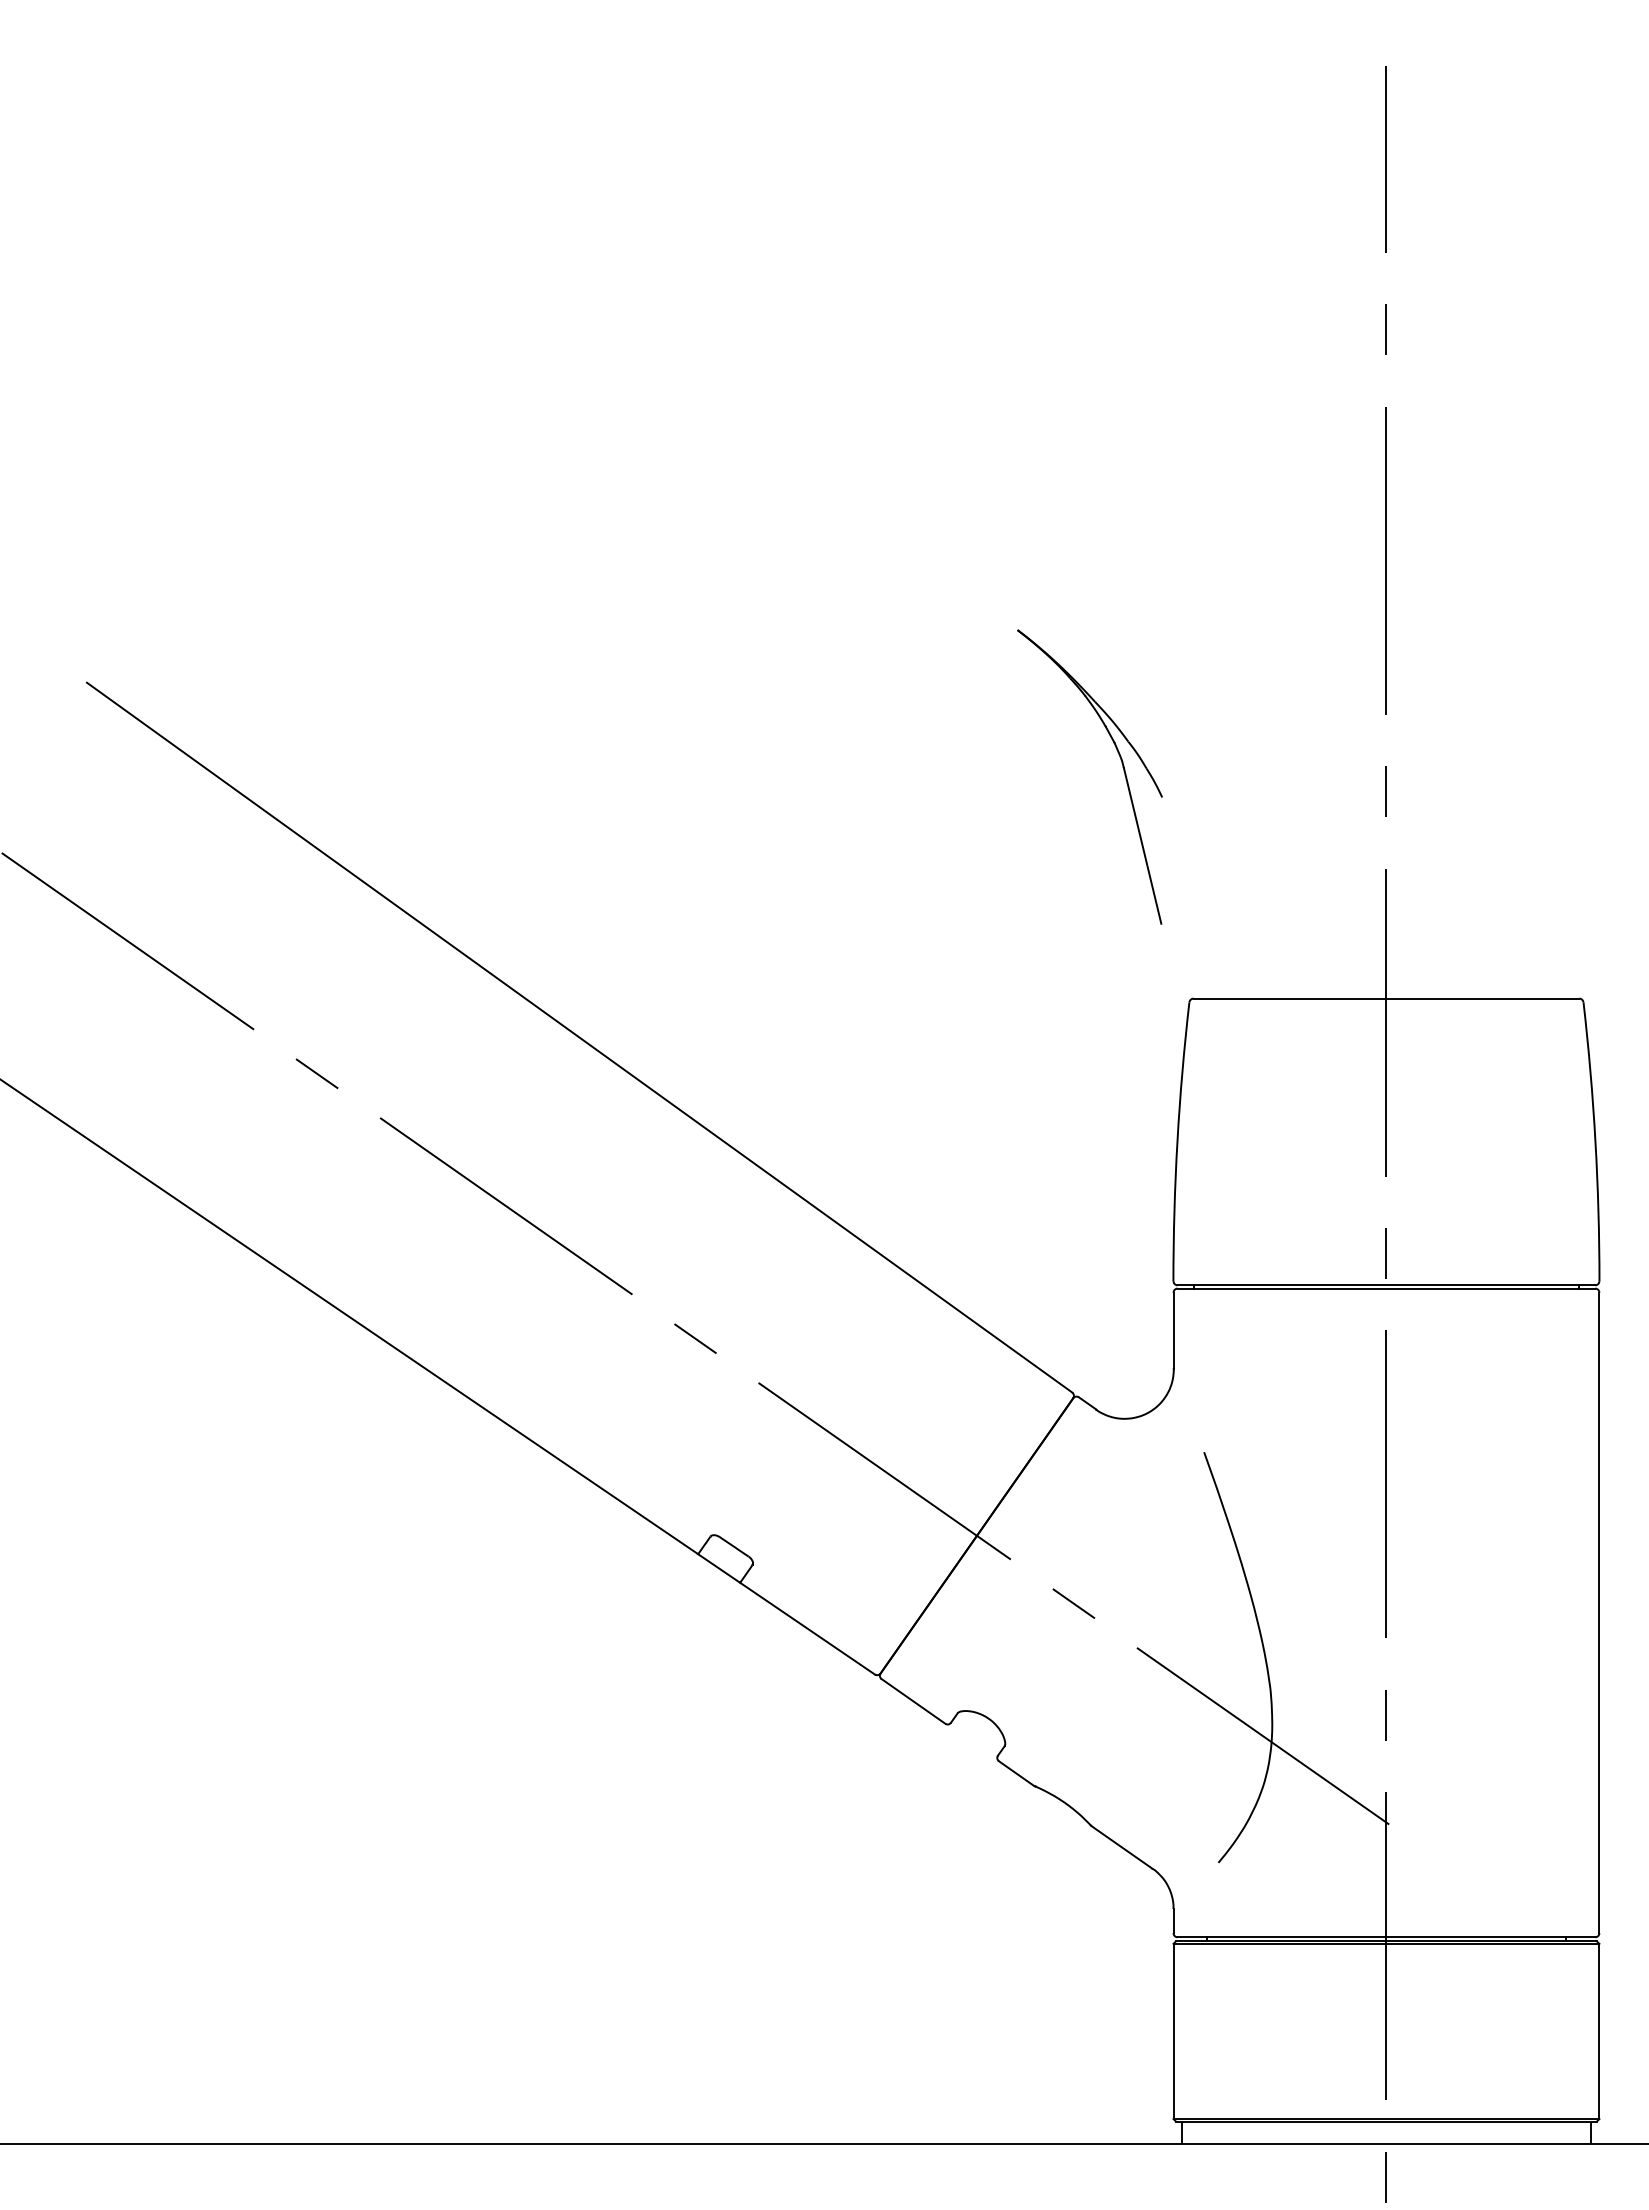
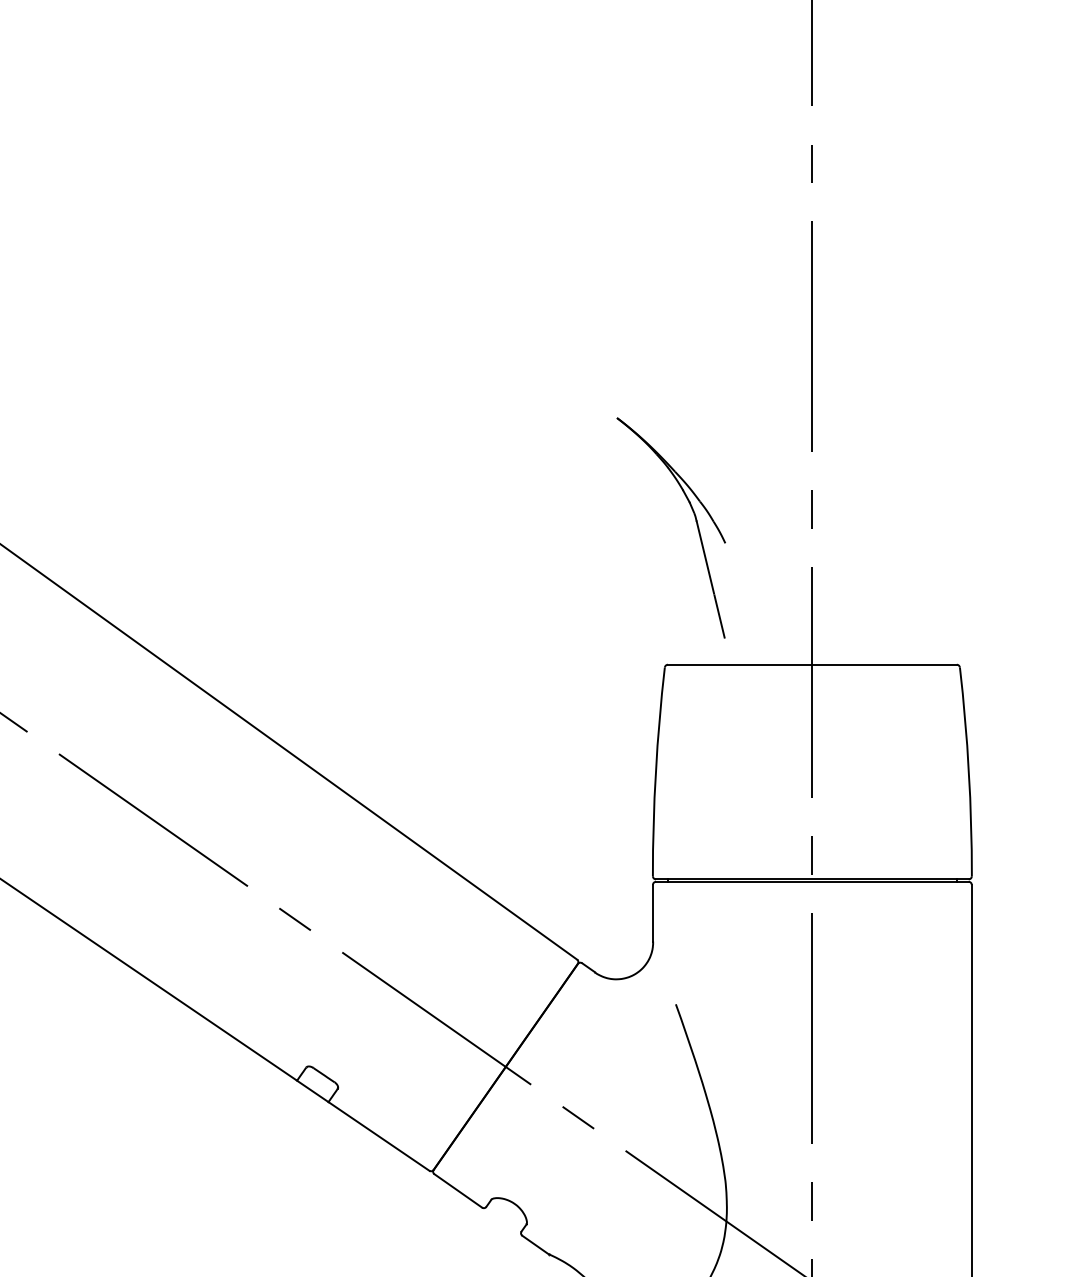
part: (1122, 767) -> (695, 520), moved

